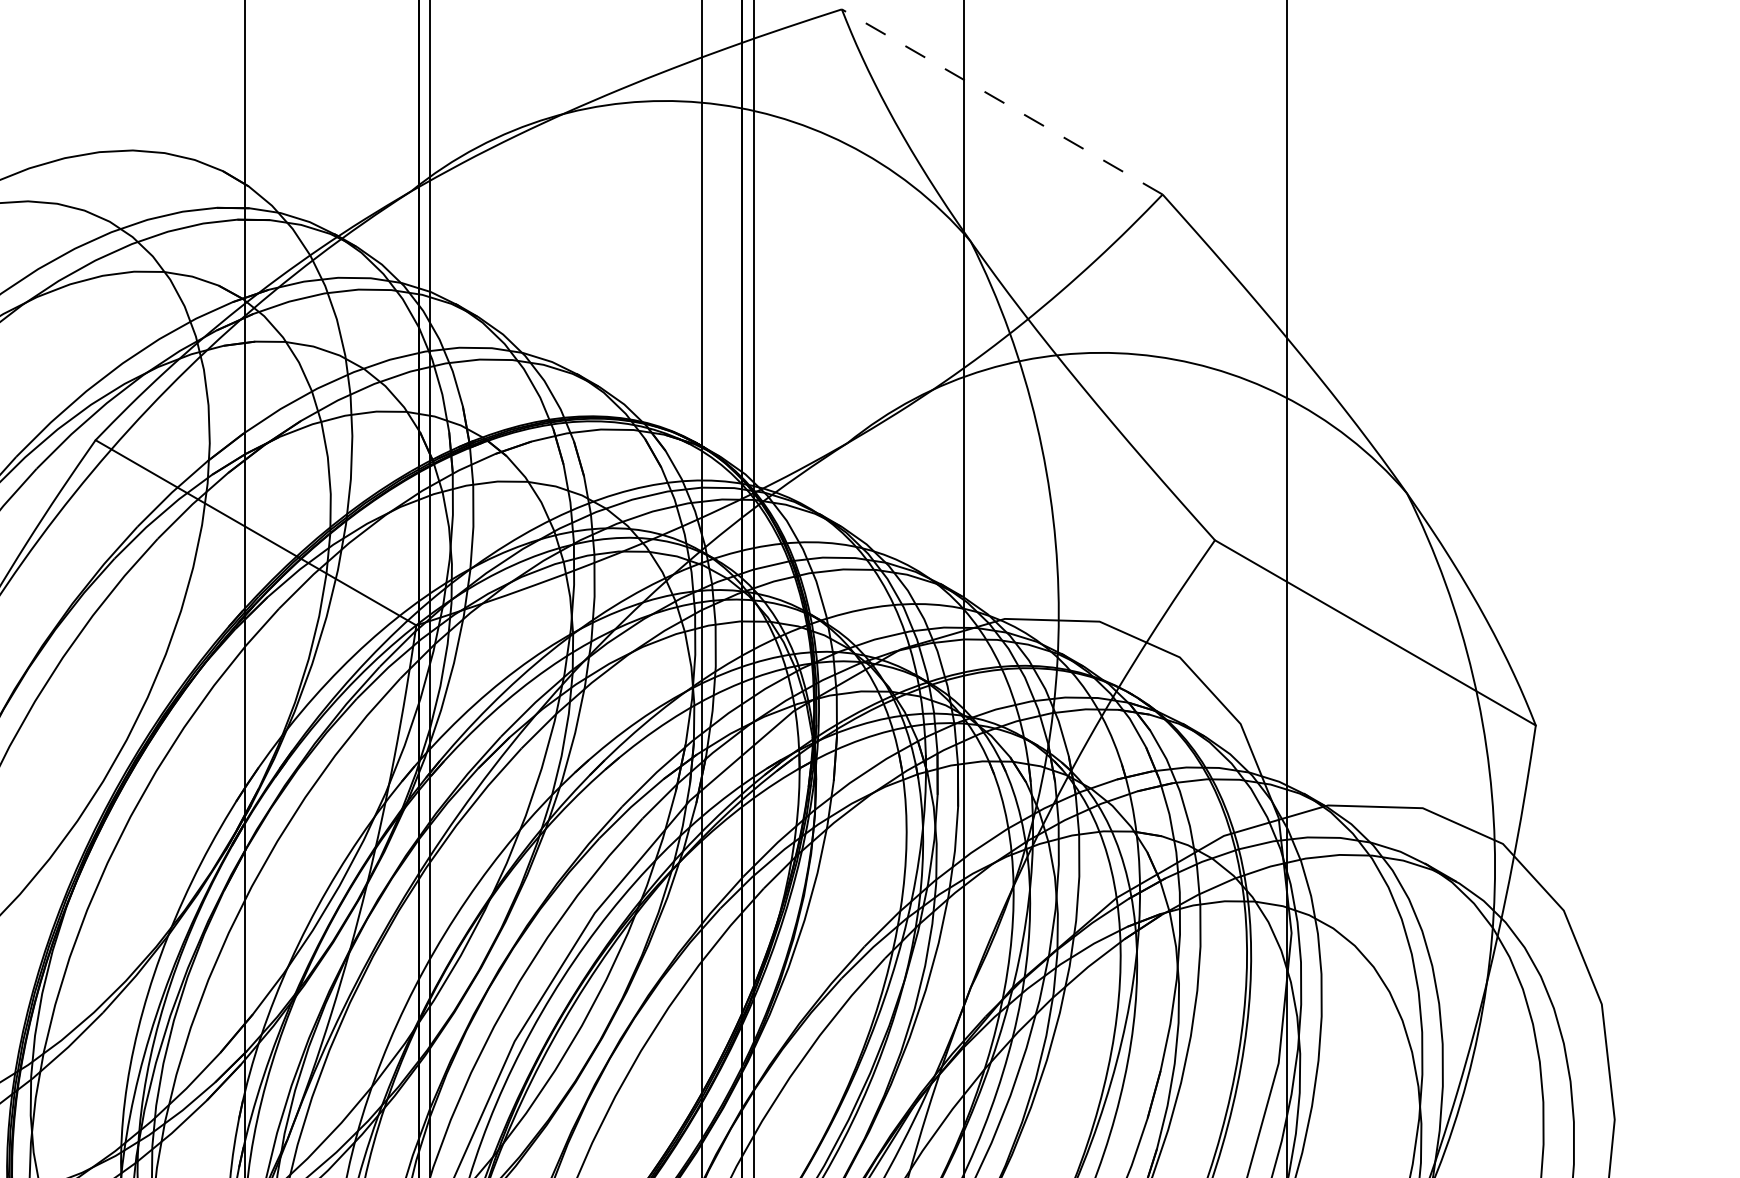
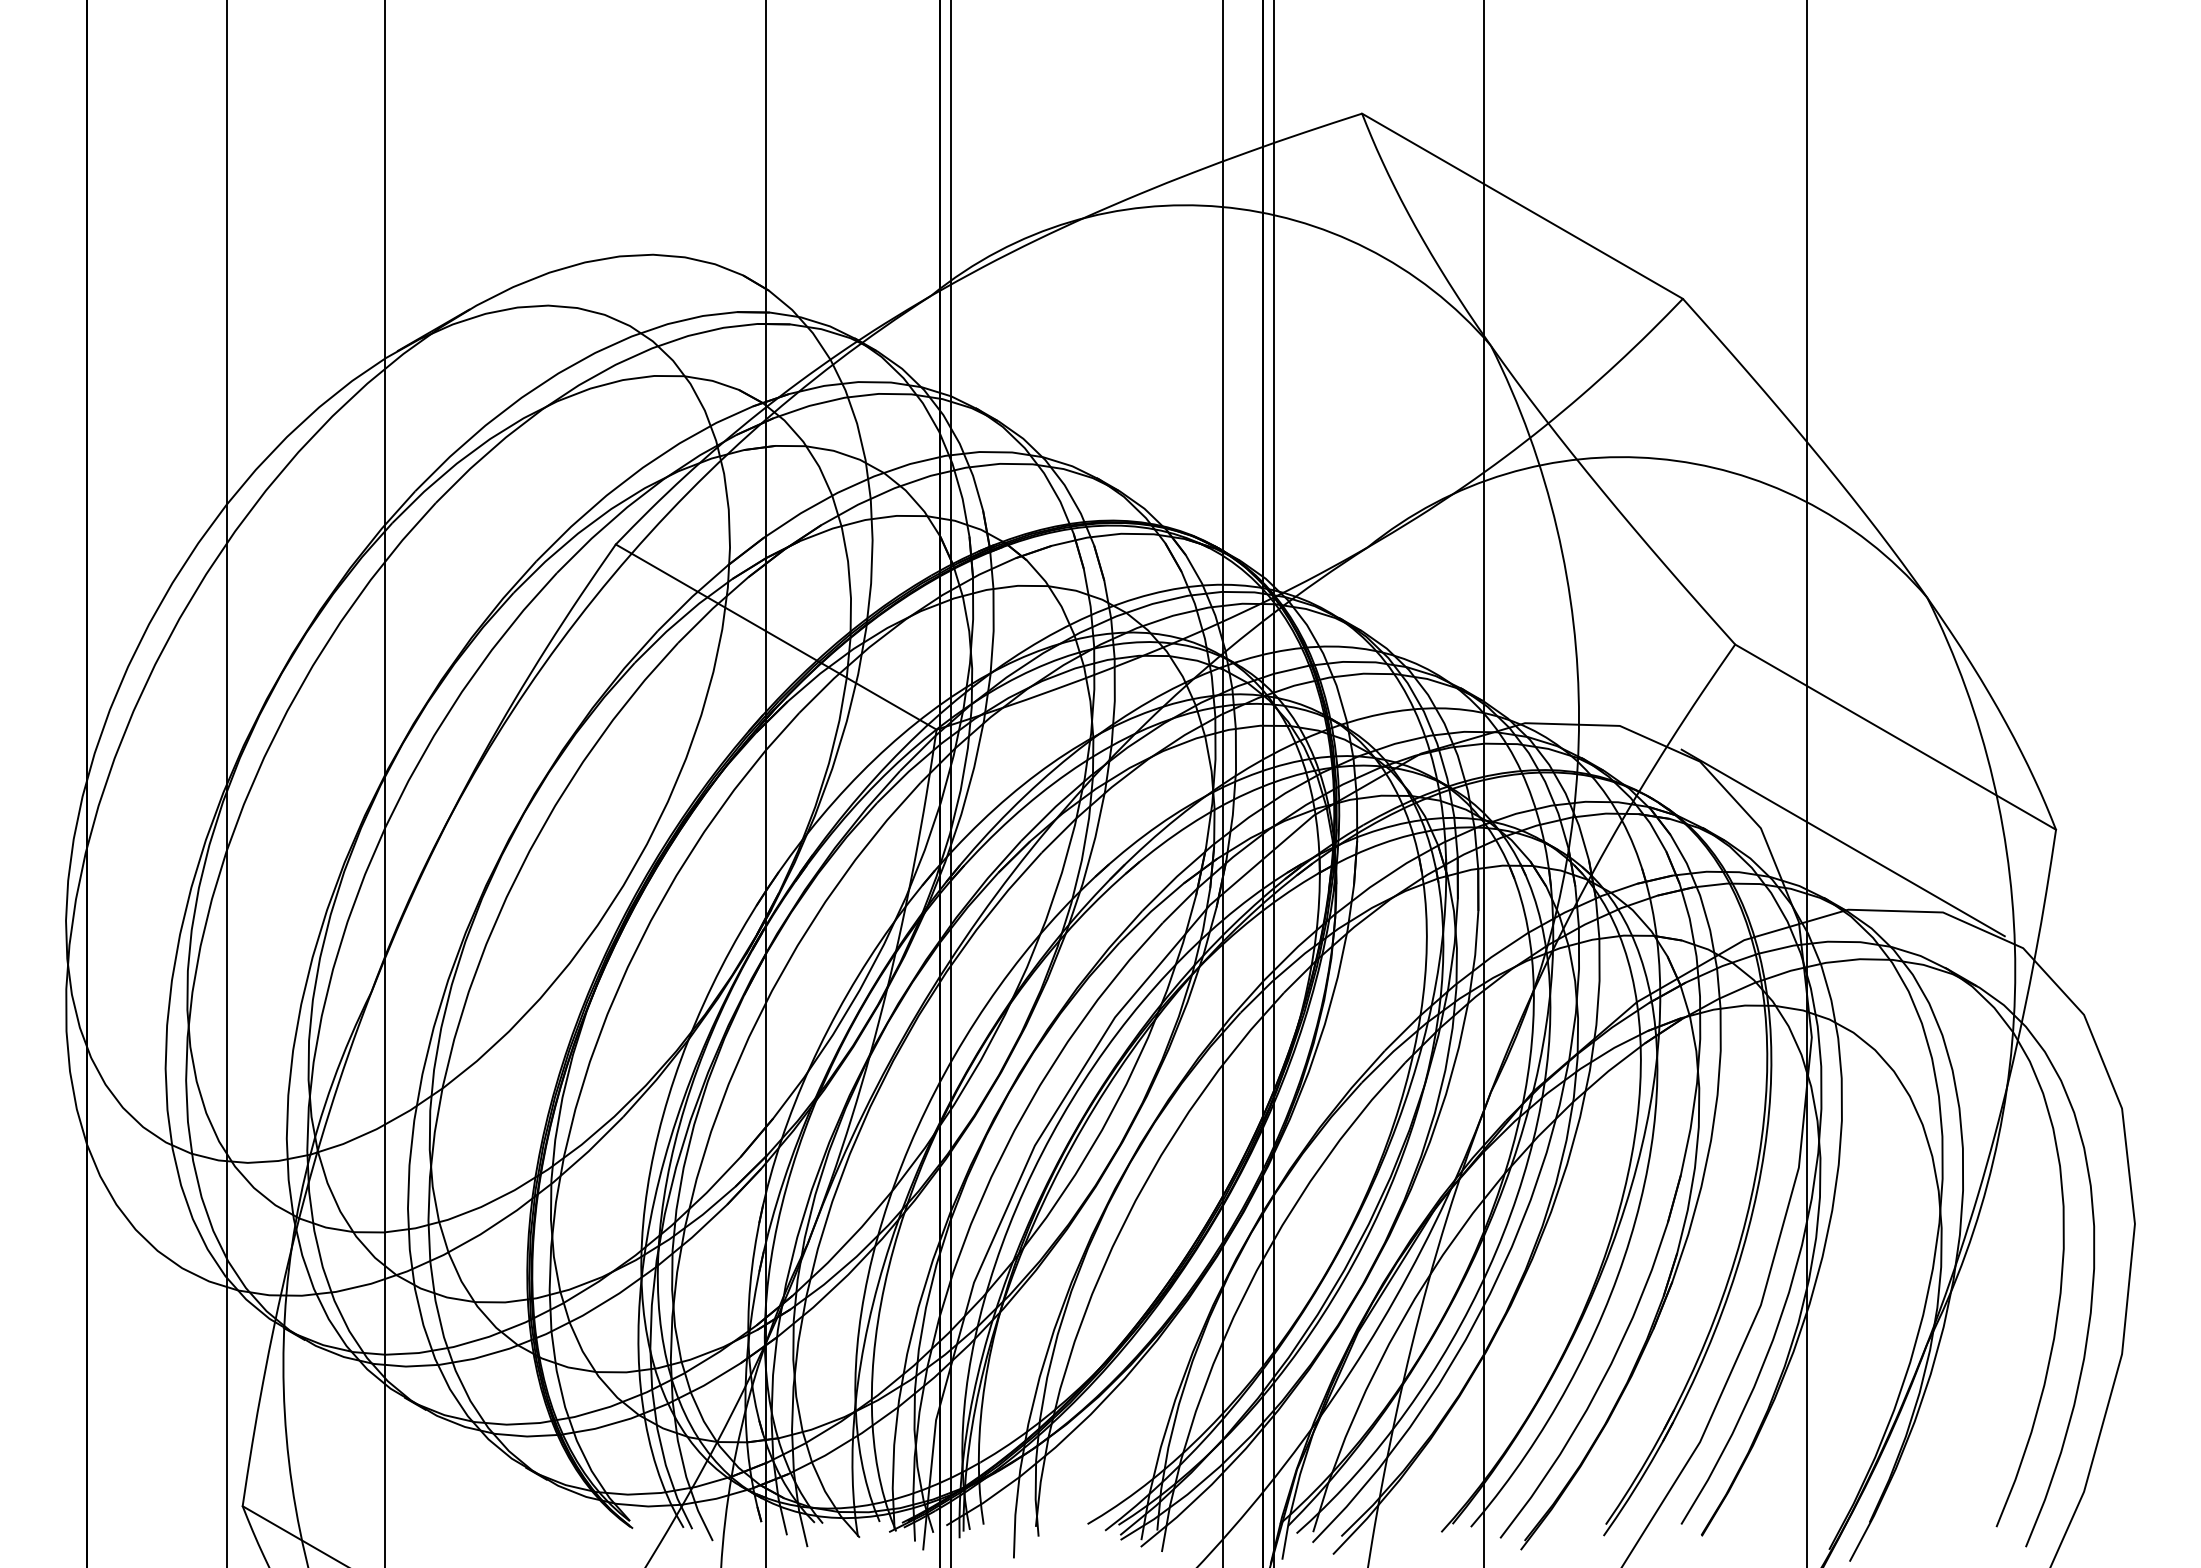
line: (1002, 102) -> (1522, 206), dashed -> solid
line: (1322, 738) -> (1842, 842), added

